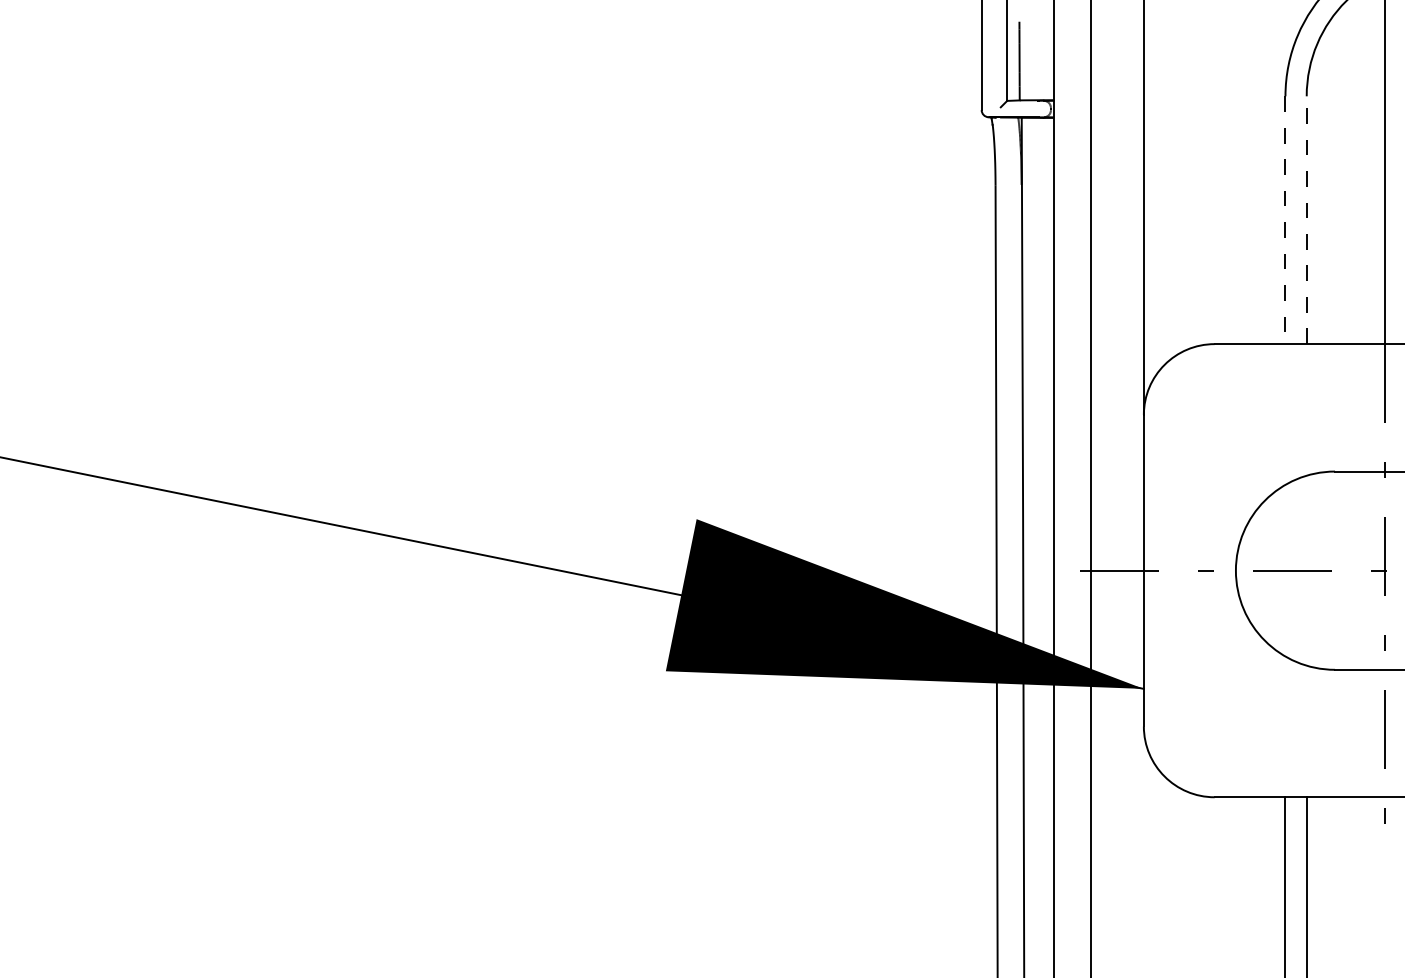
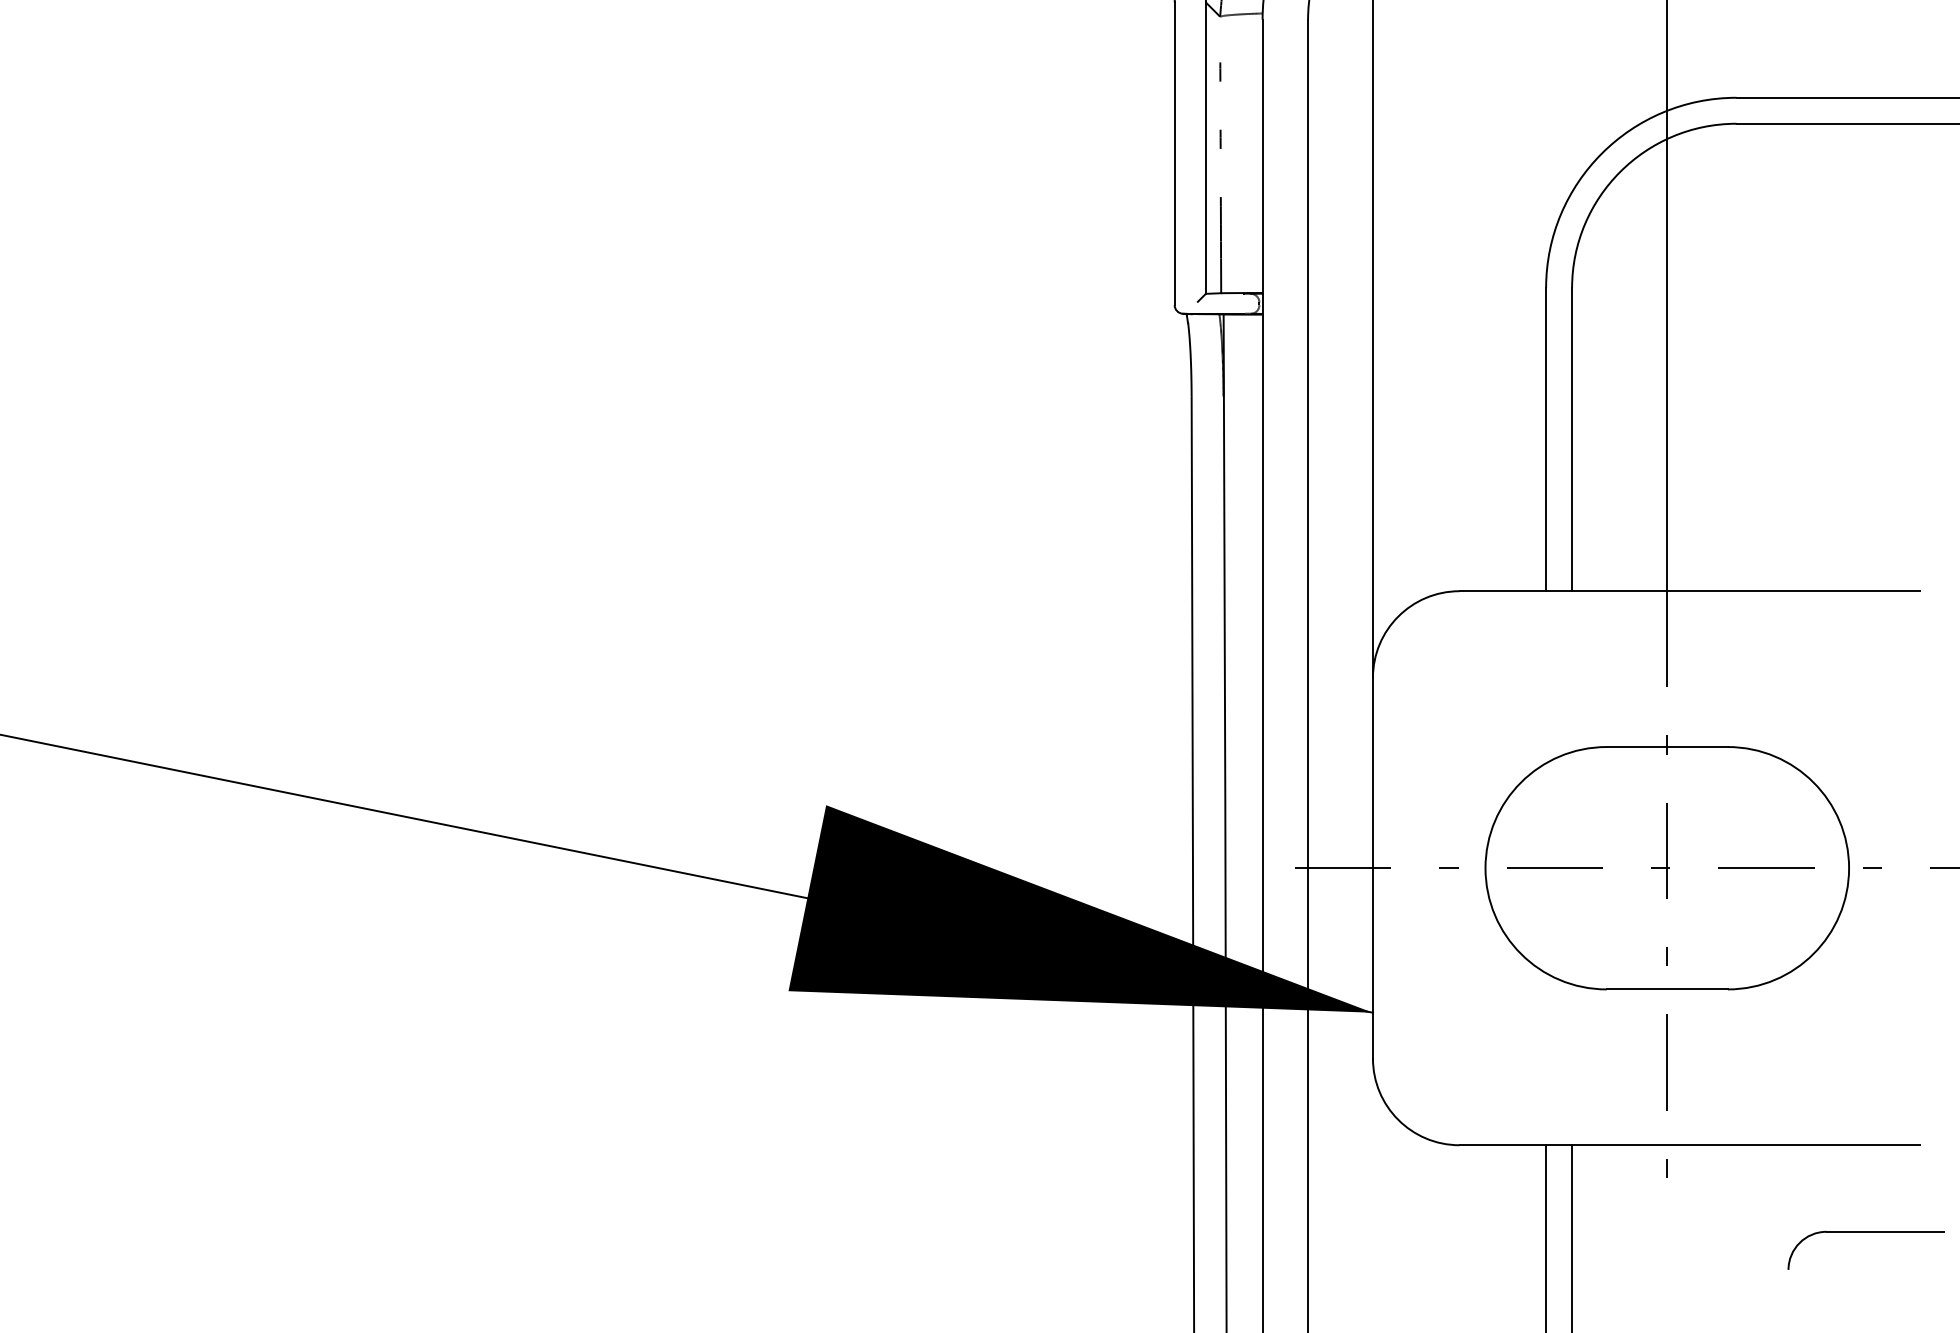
line: (1285, 220) -> (1546, 440), dashed -> solid
line: (1307, 220) -> (1572, 439), dashed -> solid

